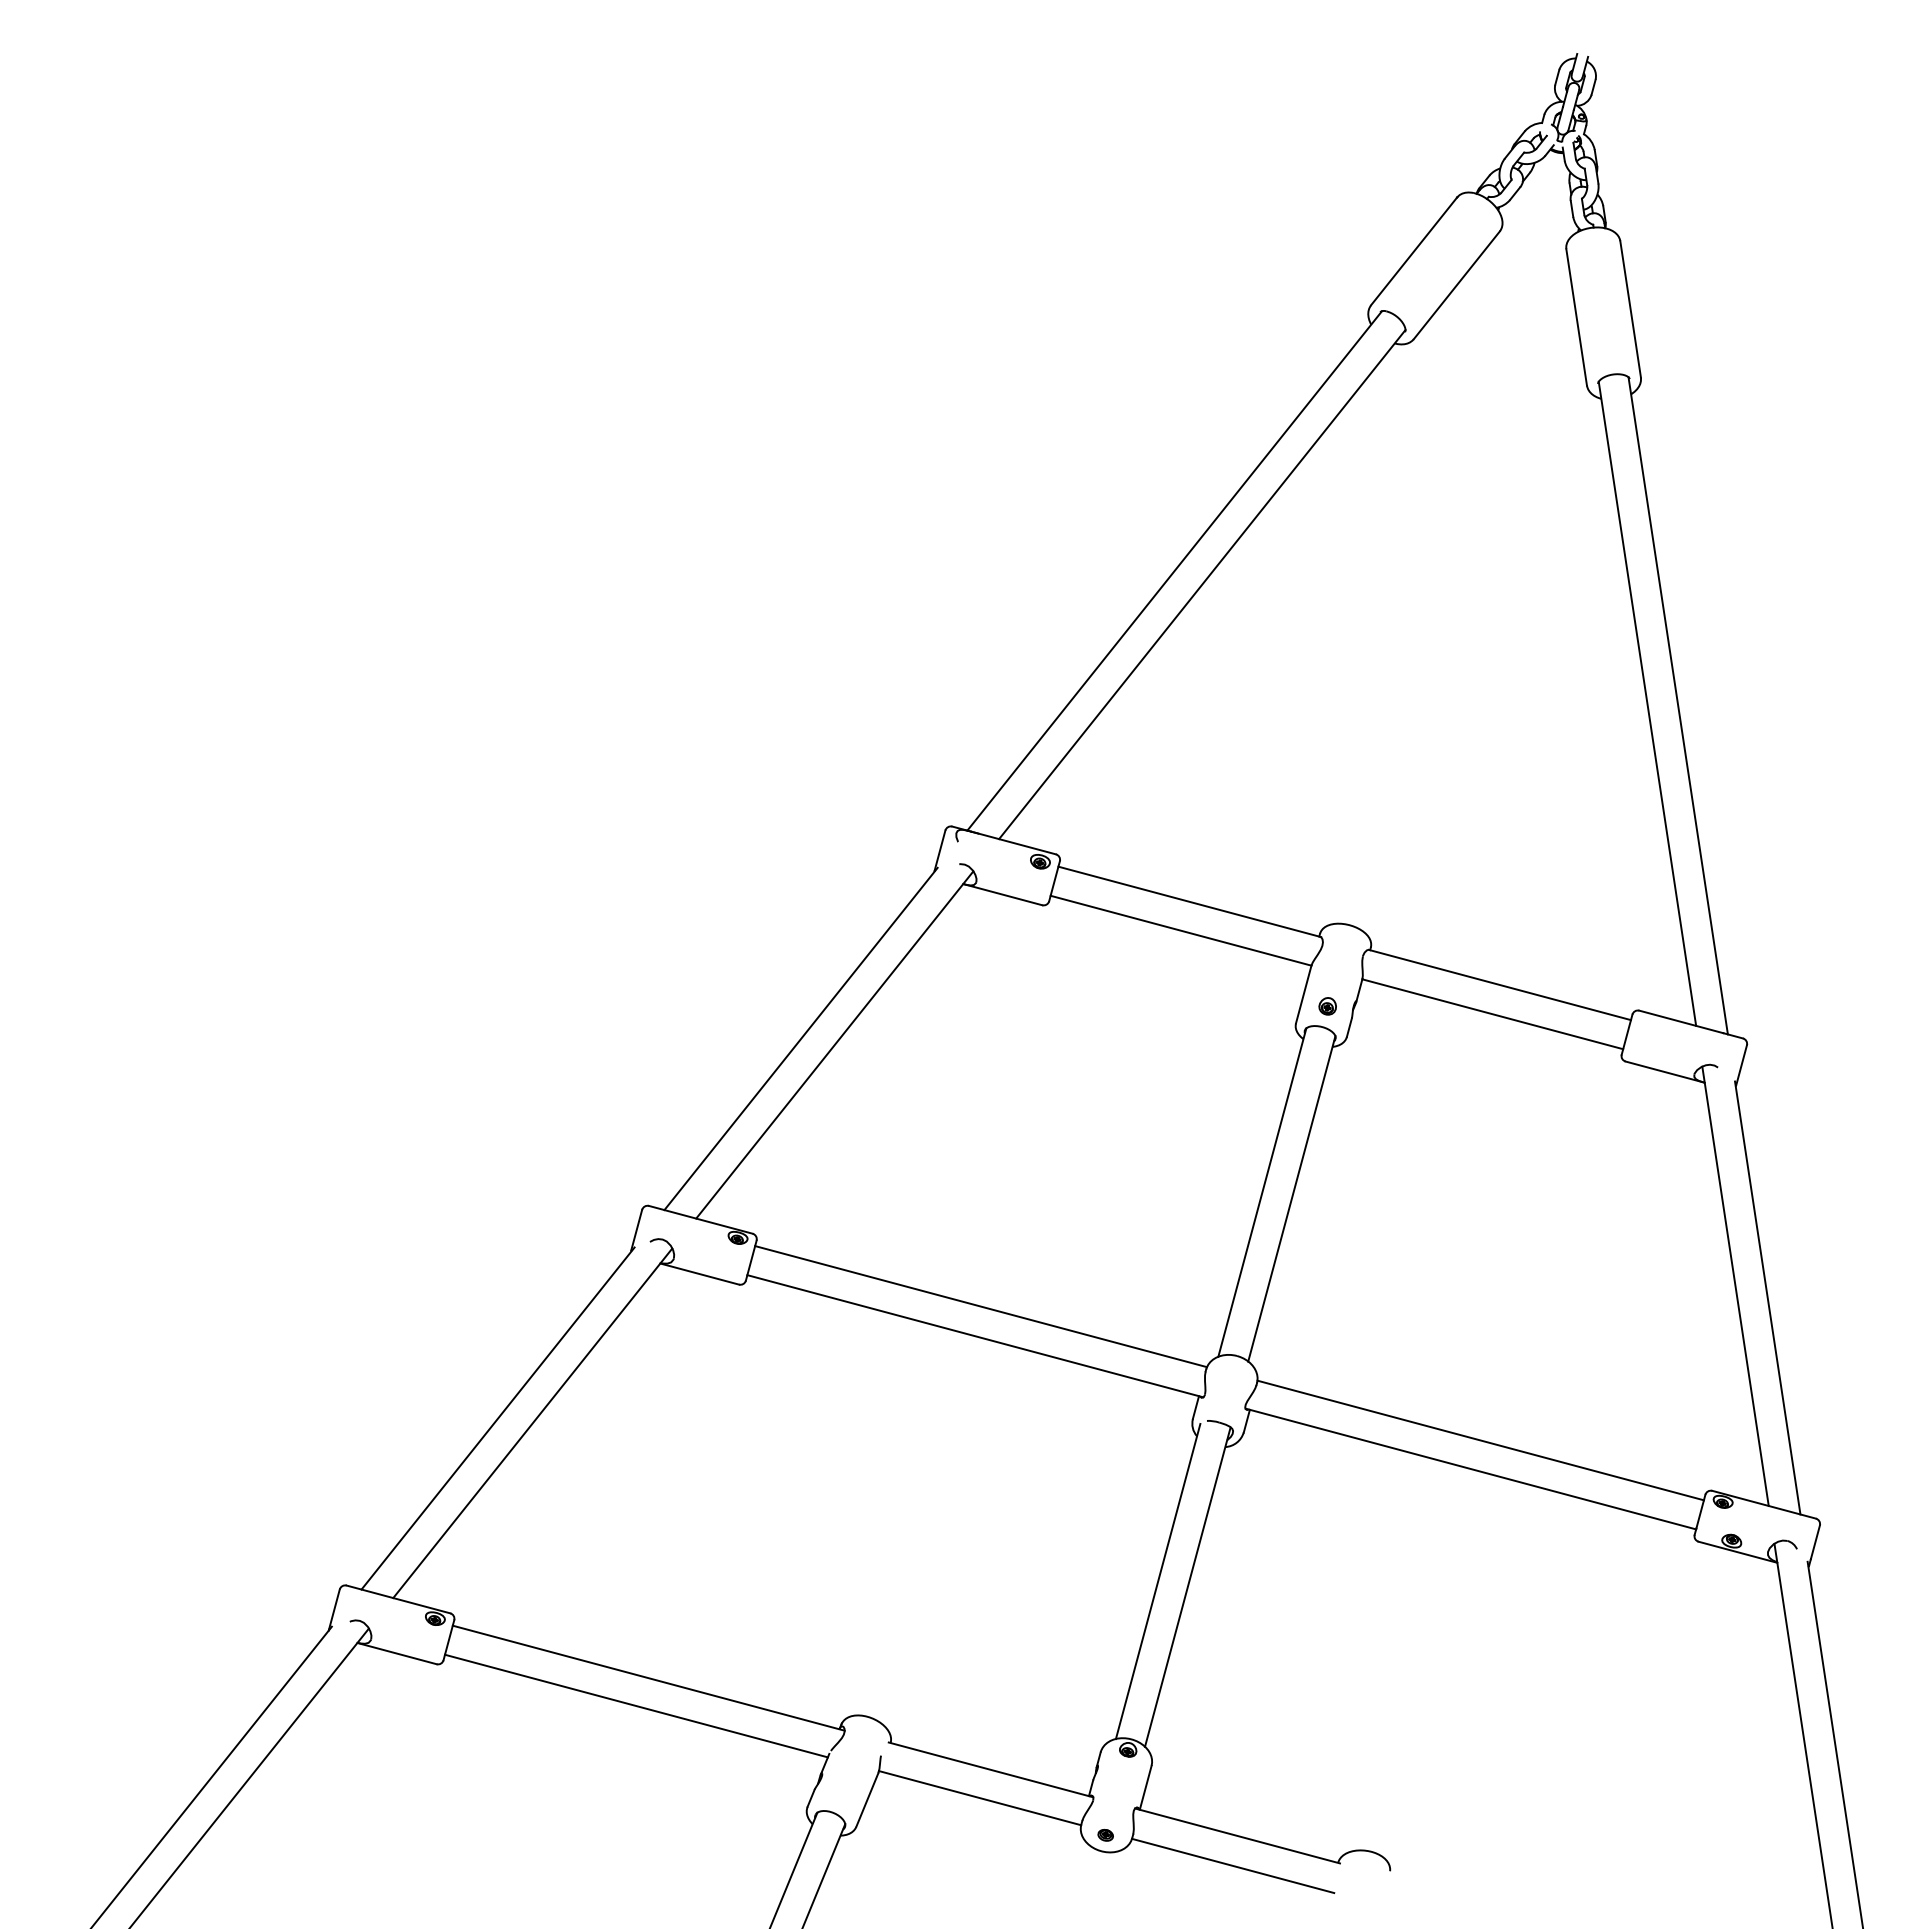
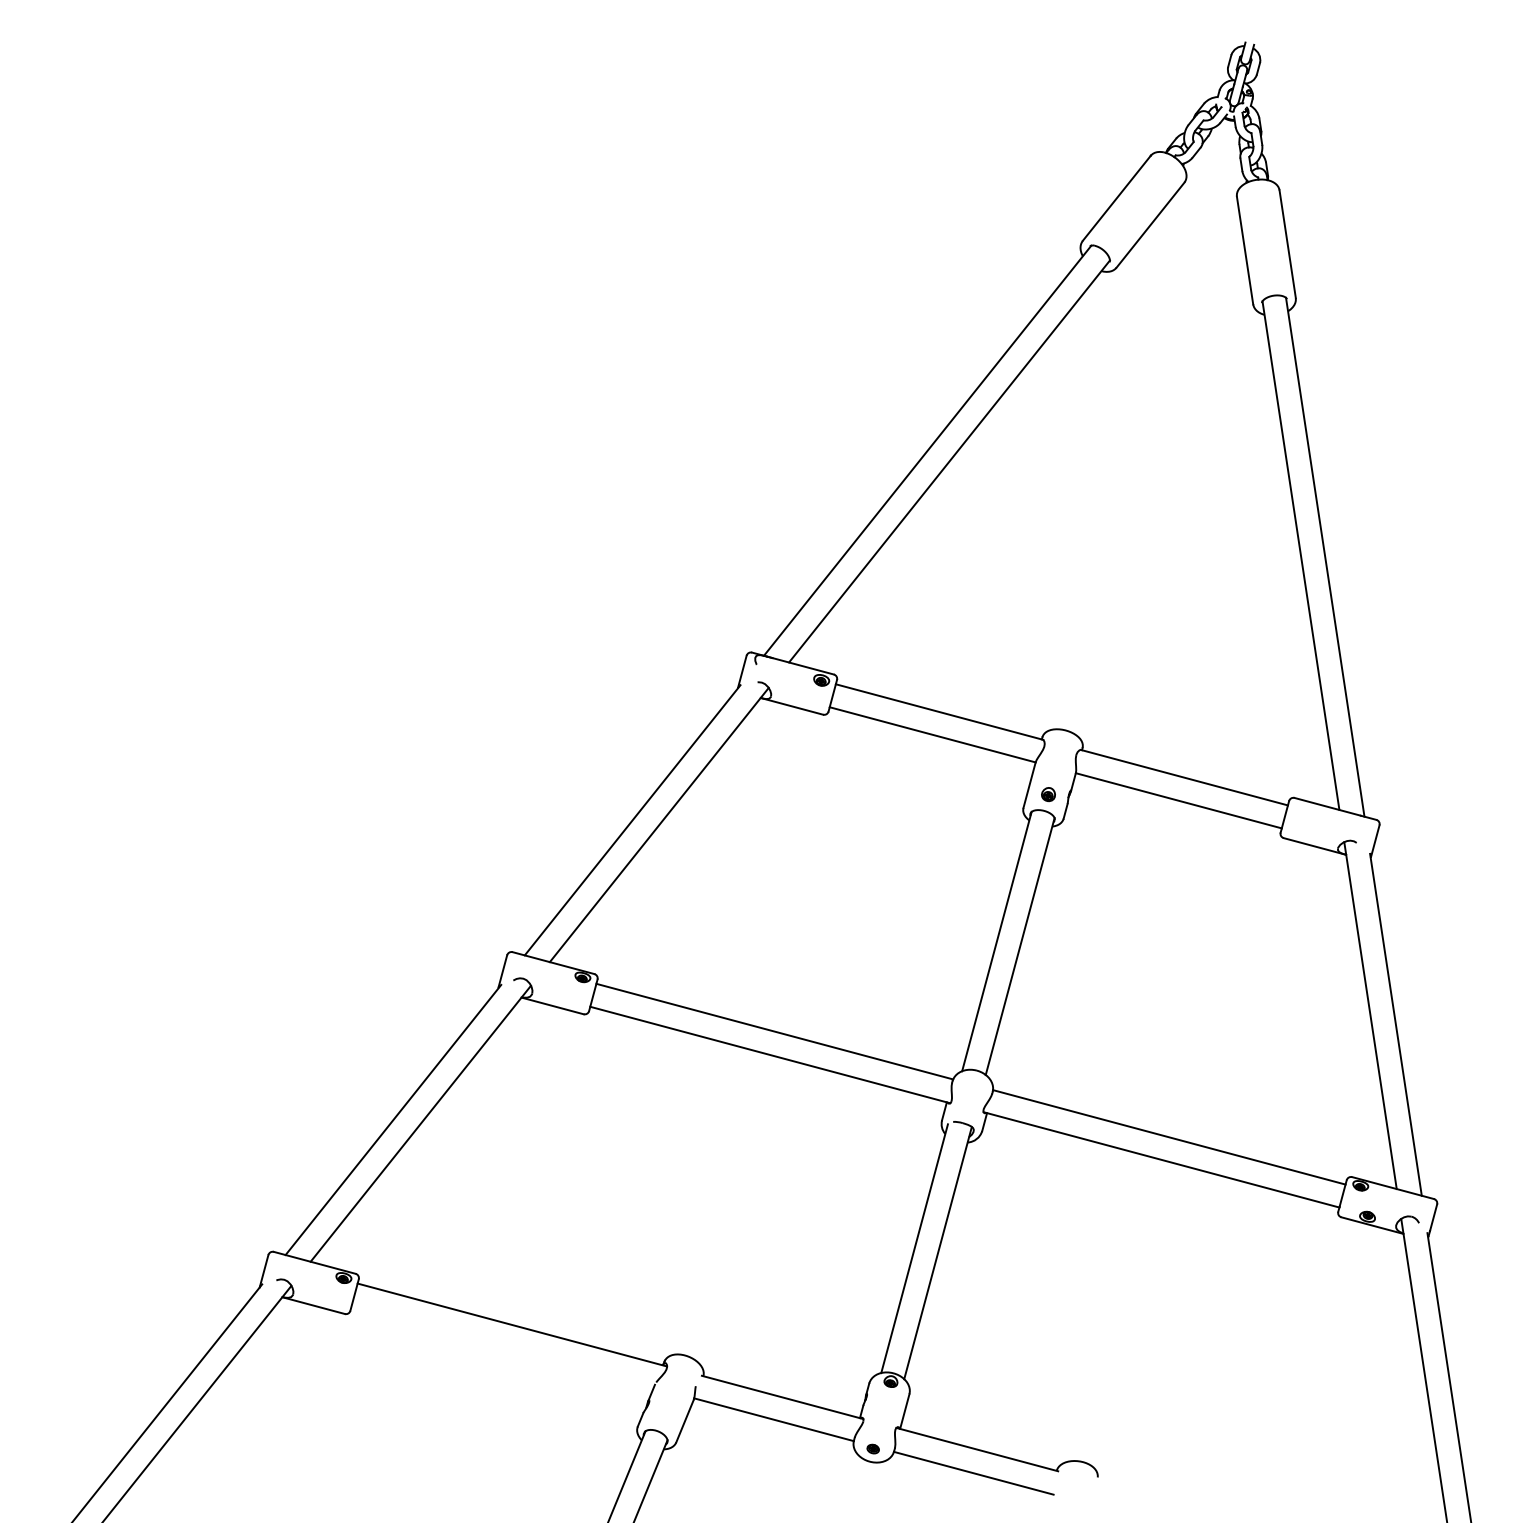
line: (636, 1705) -> (502, 1346), removed

